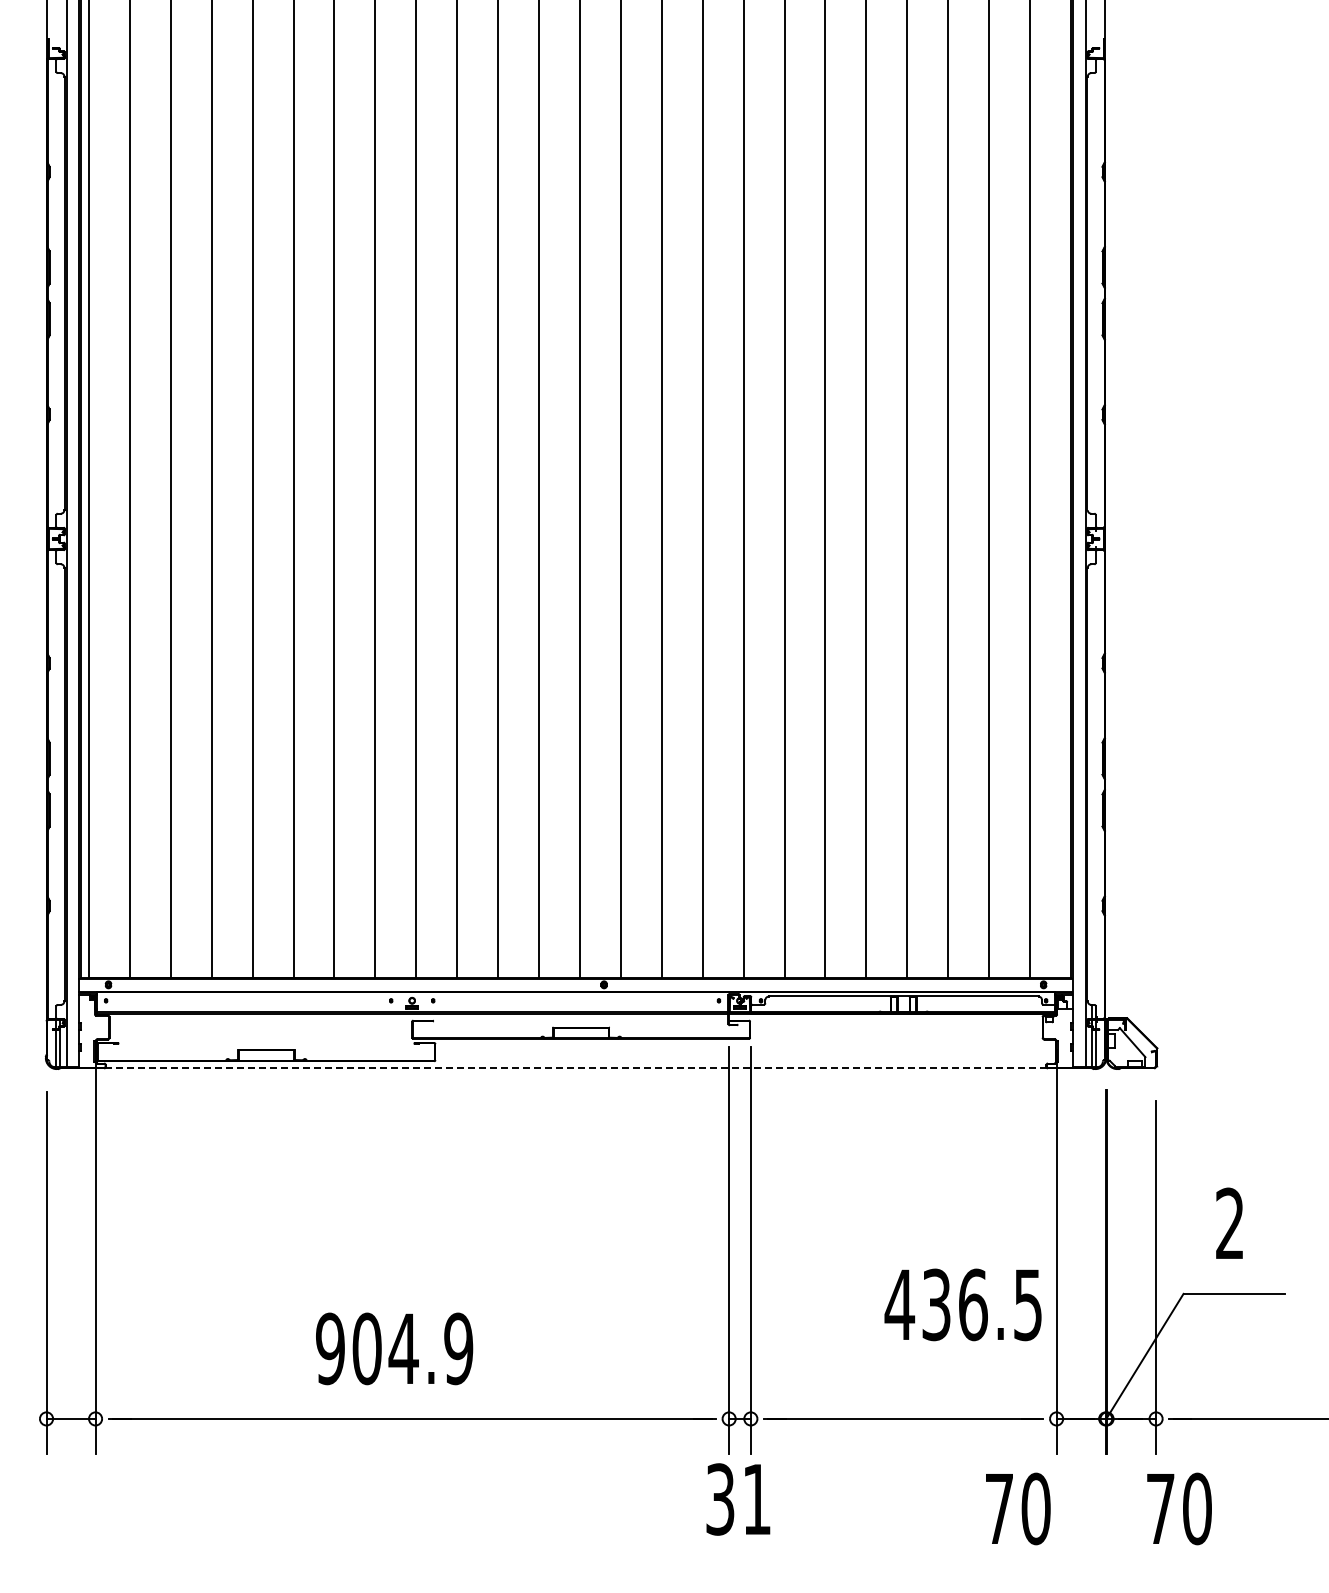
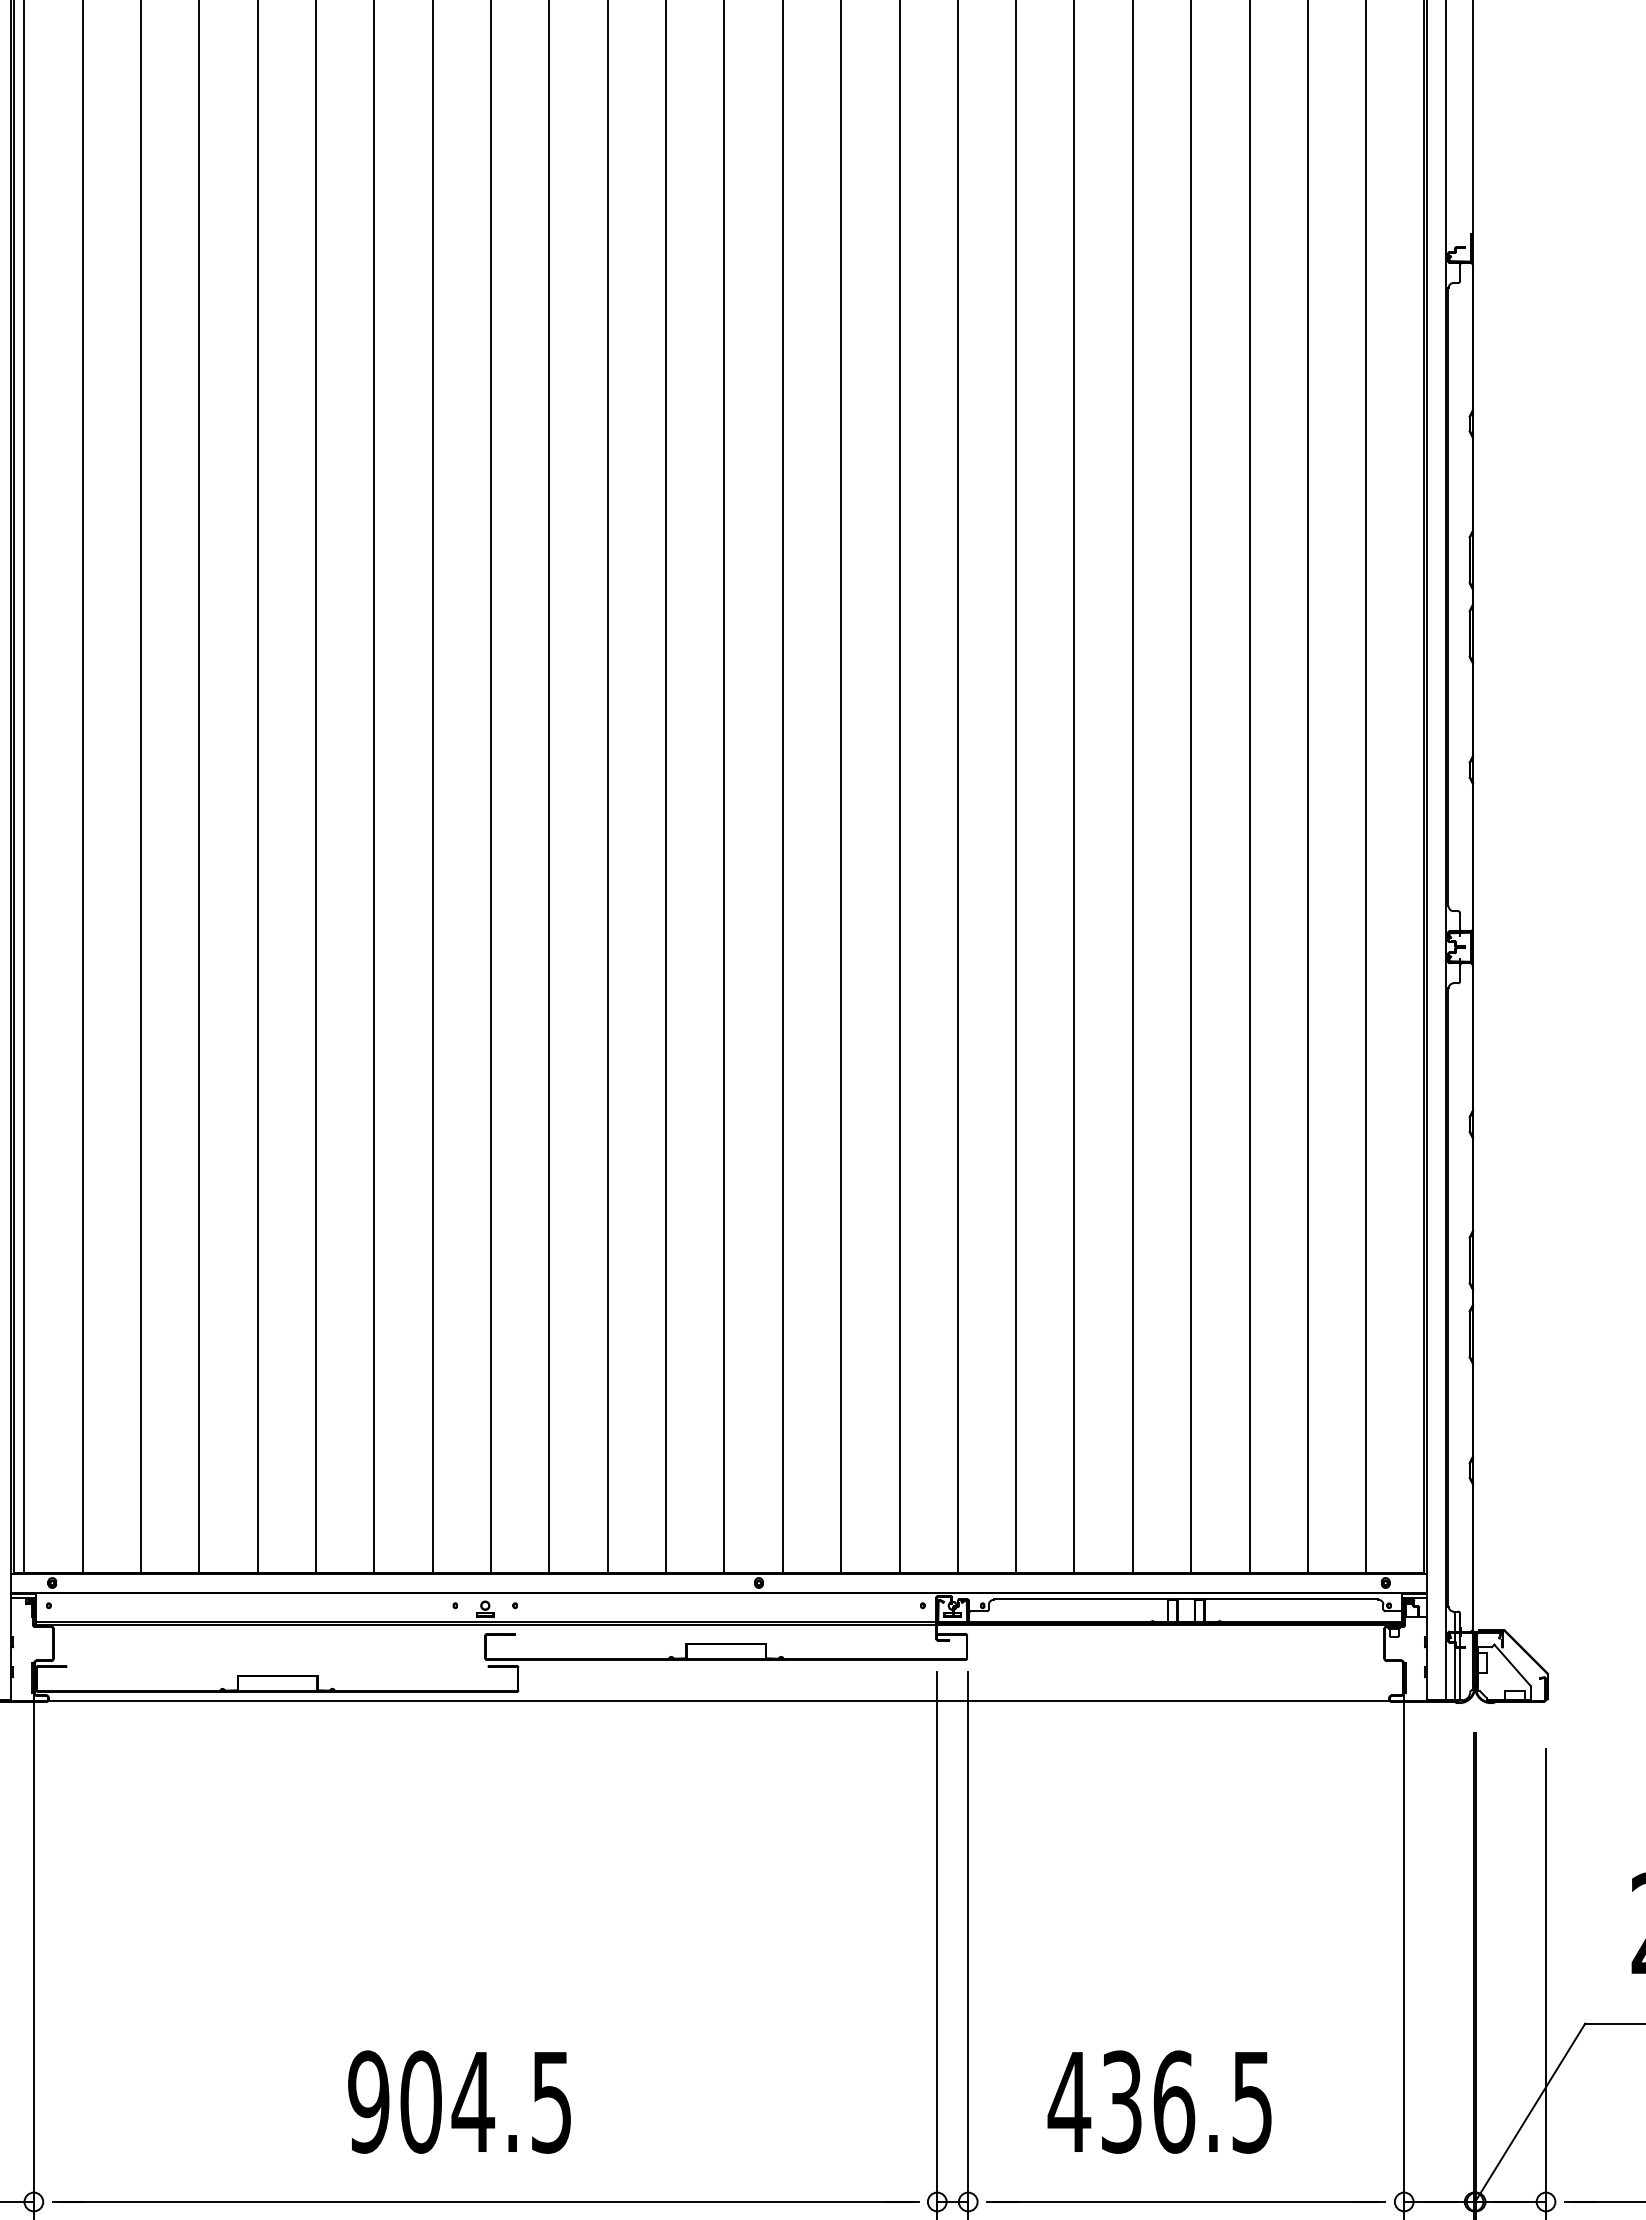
line: (576, 1067) -> (719, 1700), dashed -> solid
text: (962, 1304) -> (1158, 2101), moved
text: (458, 1348) -> (551, 2101), 904.9 -> 904.5

